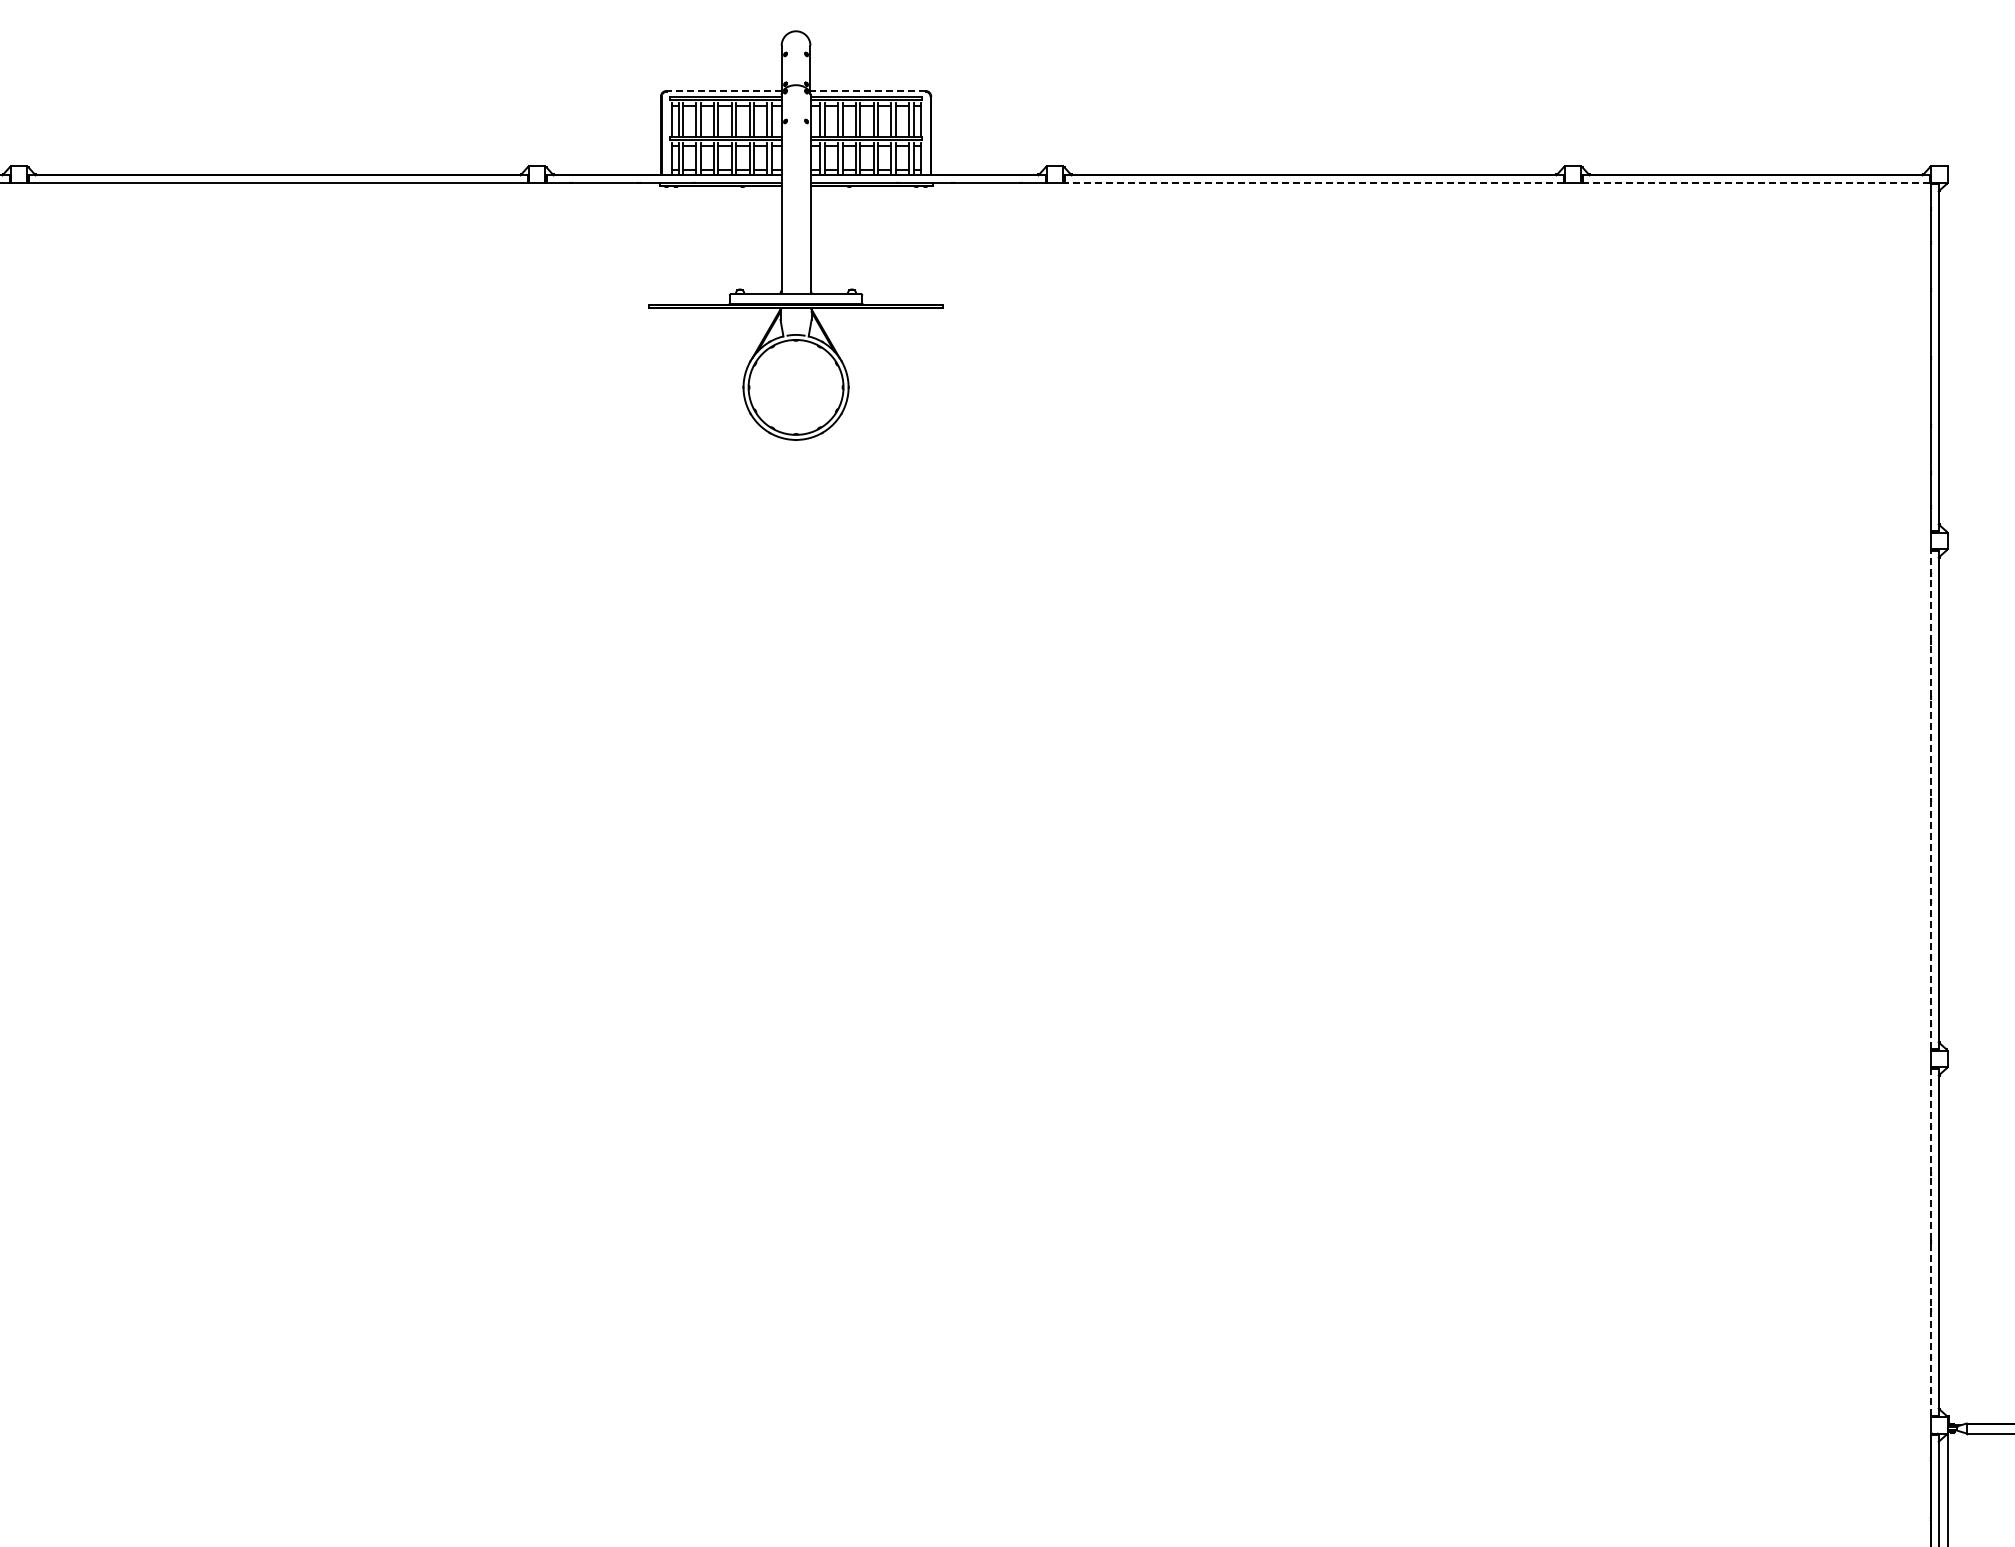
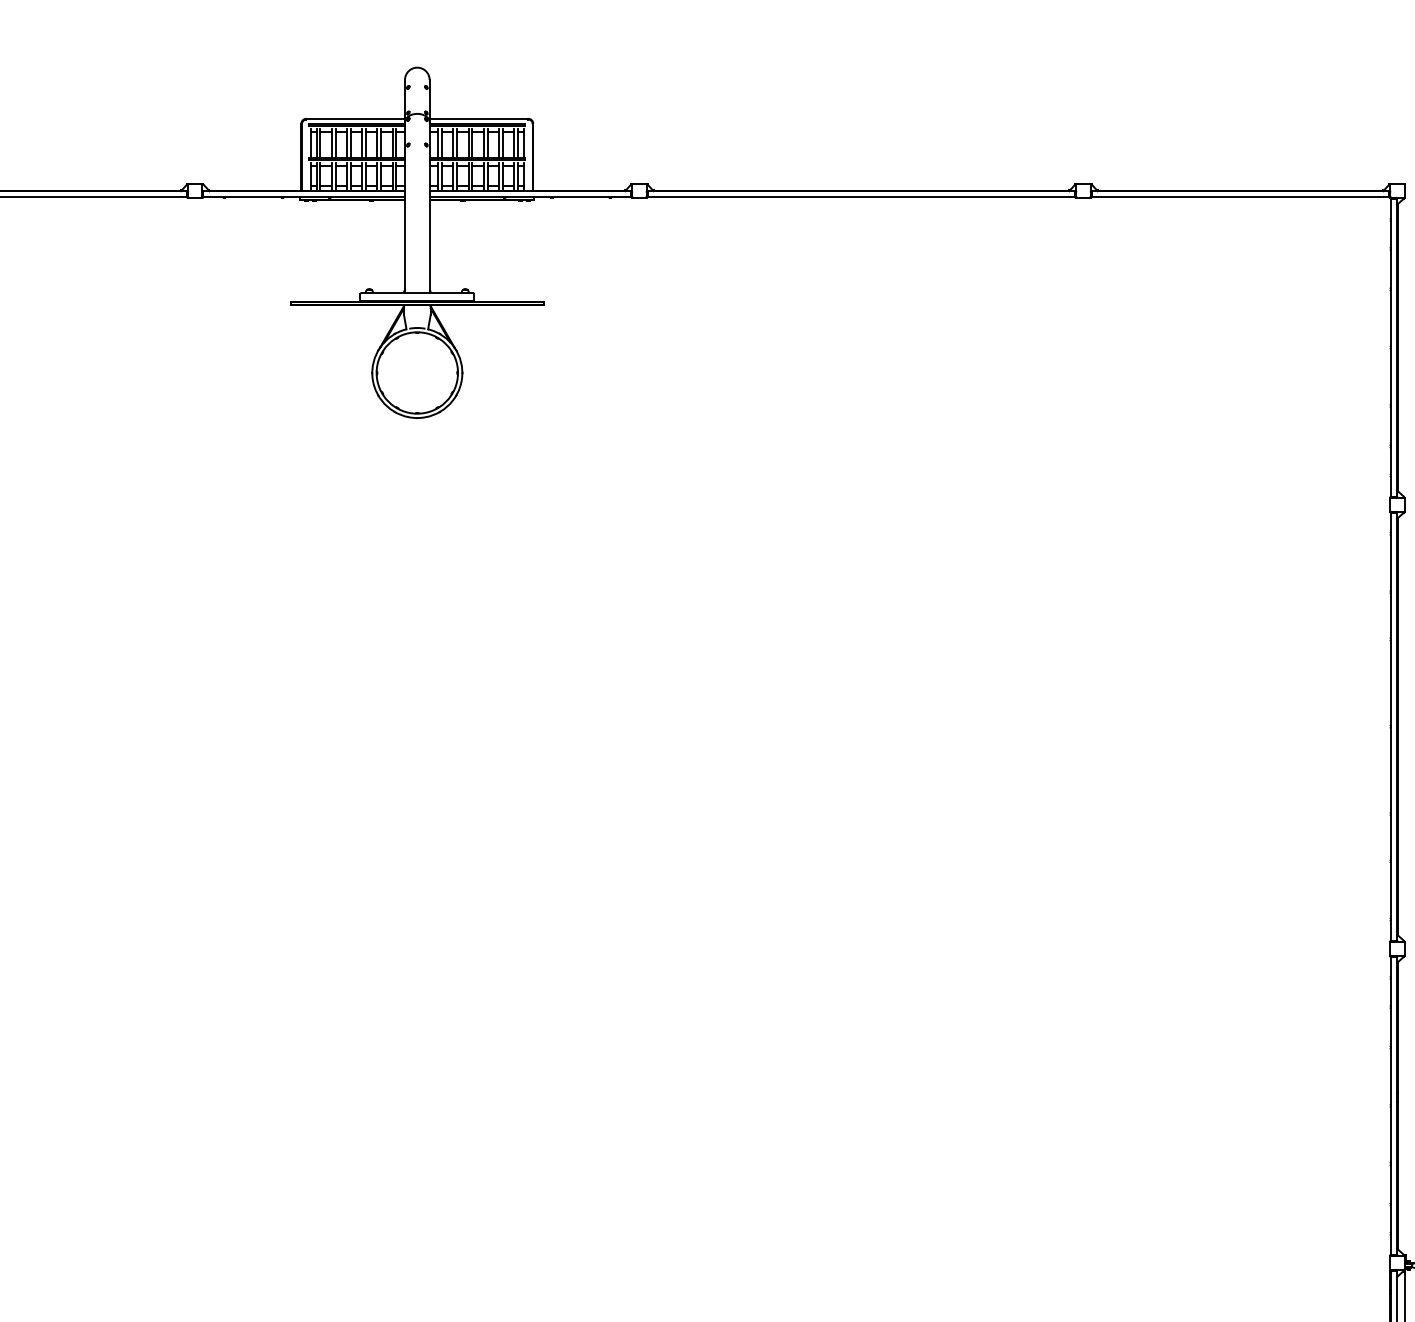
line: (724, 90) -> (355, 118), dashed -> solid
line: (868, 90) -> (479, 118), dashed -> solid
line: (1313, 182) -> (860, 197), dashed -> solid
line: (1756, 182) -> (1240, 197), dashed -> solid
line: (1931, 799) -> (1390, 726), dashed -> solid
line: (1931, 1242) -> (1390, 1106), dashed -> solid

